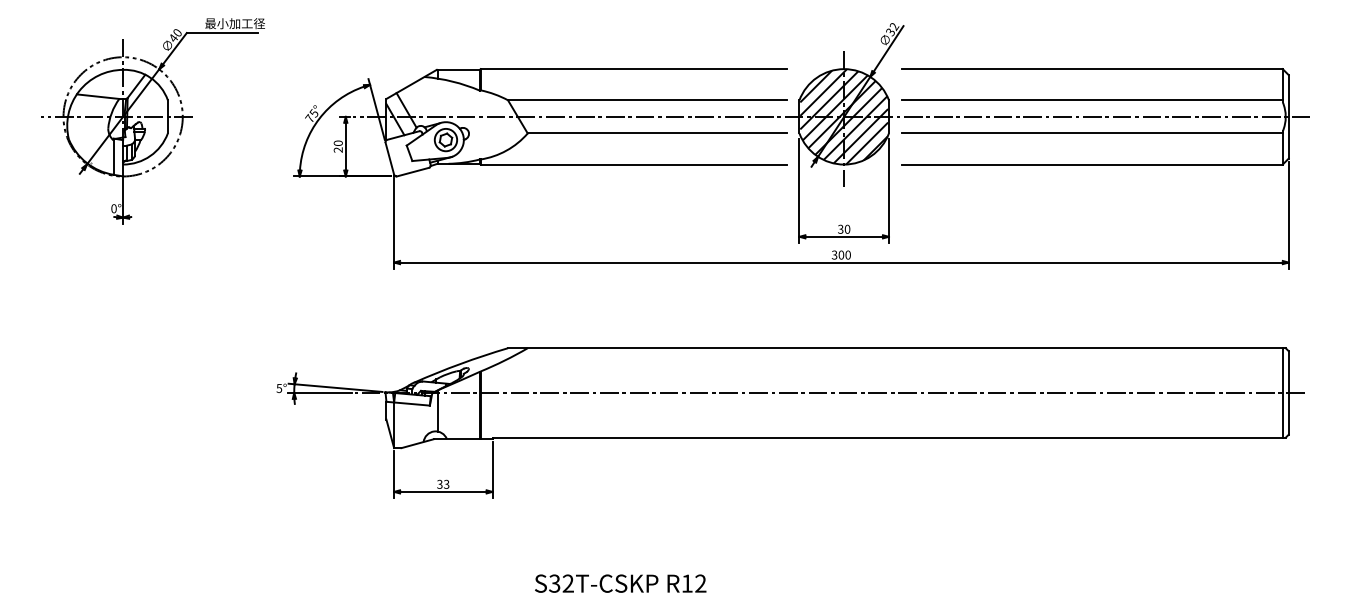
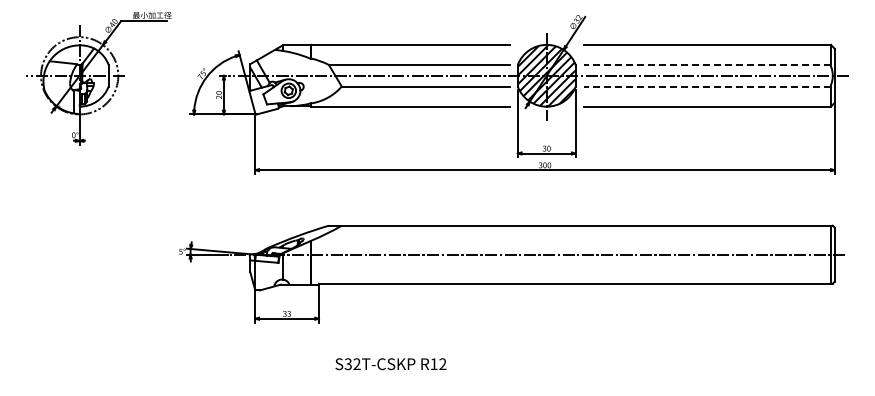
line: (1092, 100) -> (707, 65), solid -> dashed
line: (1092, 133) -> (707, 86), solid -> dashed
text: (619, 584) -> (390, 364), moved

